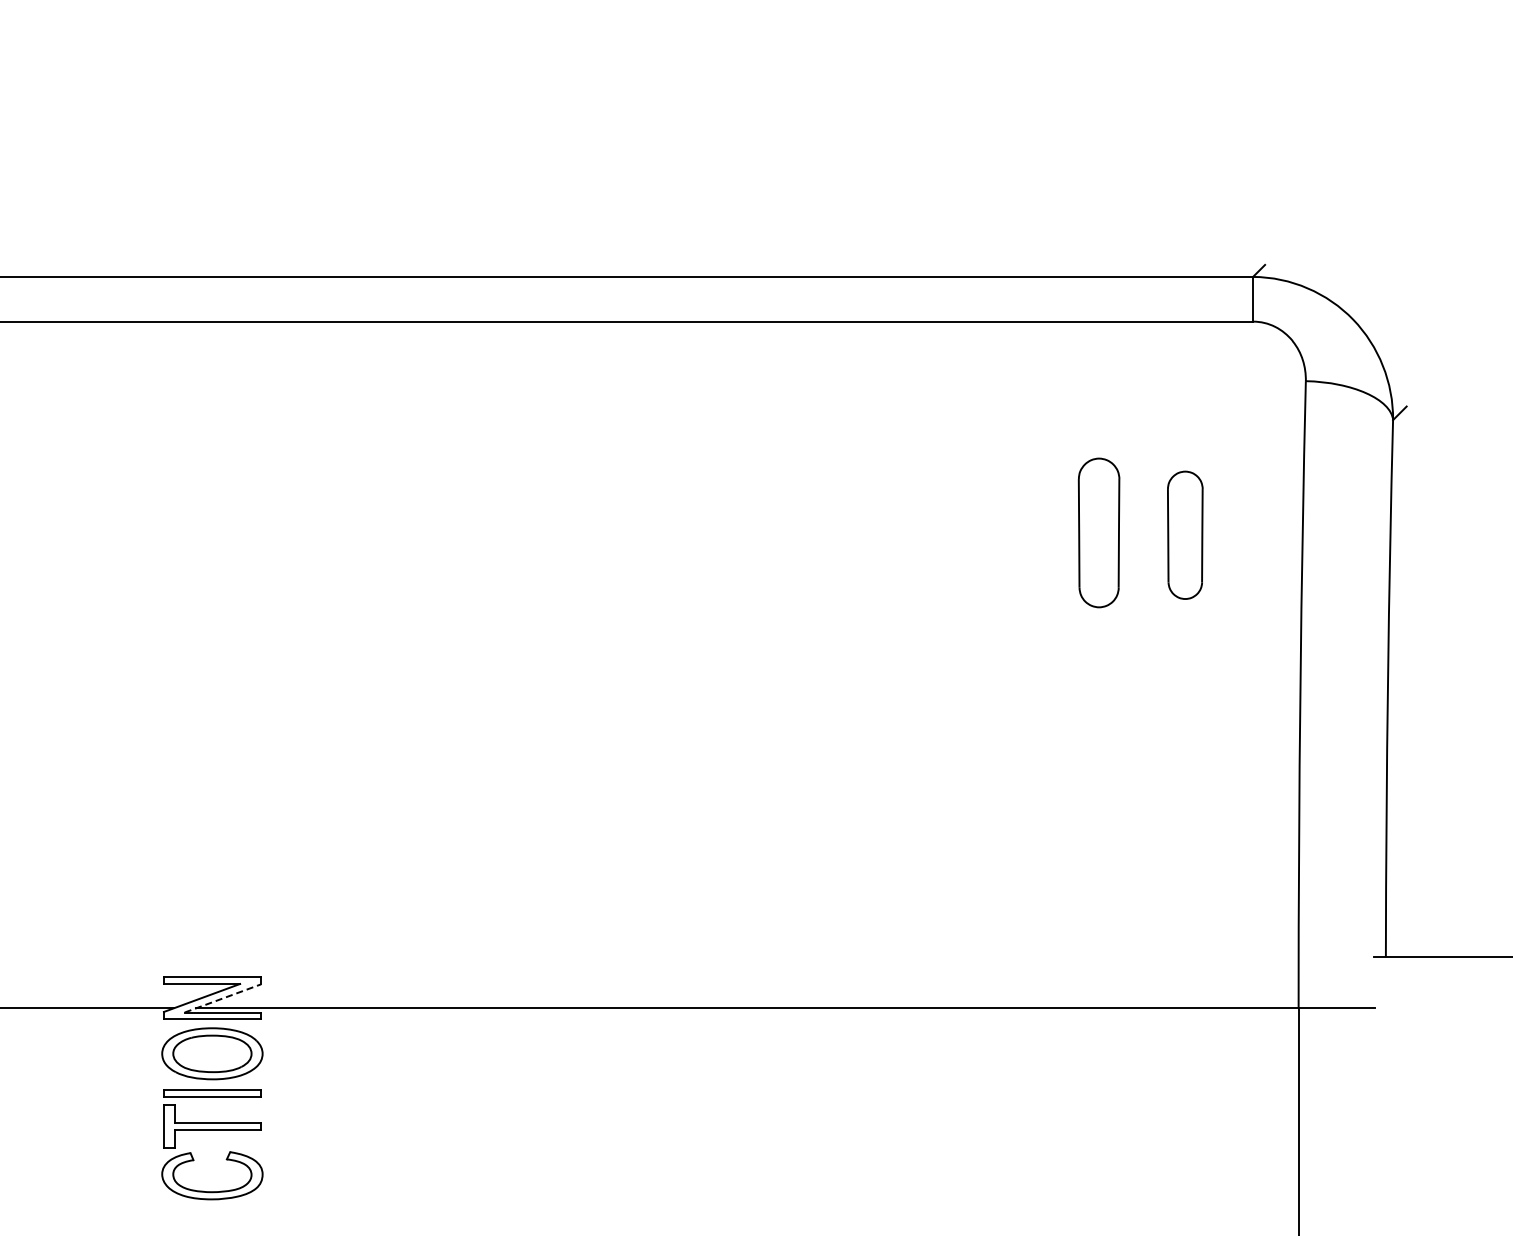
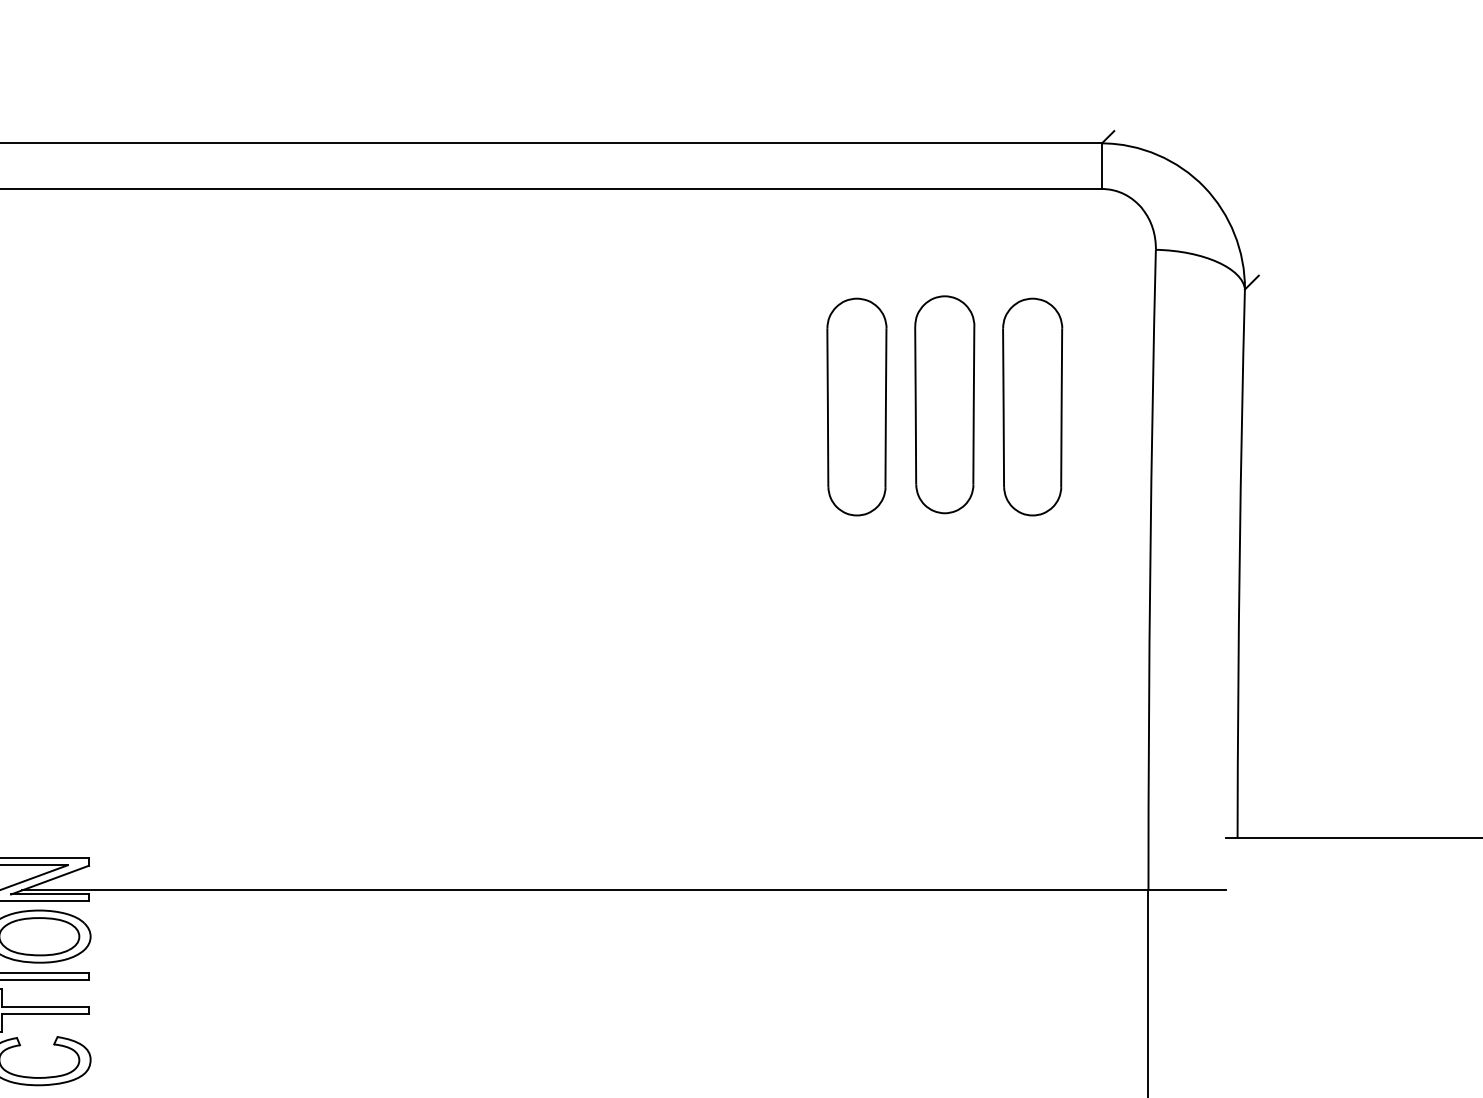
part: (1098, 532) -> (944, 404), size x1.43
part: (1012, 535) -> (856, 407), added
part: (1185, 535) -> (1032, 407), size x1.67
line: (222, 998) -> (49, 880), dashed -> solid

